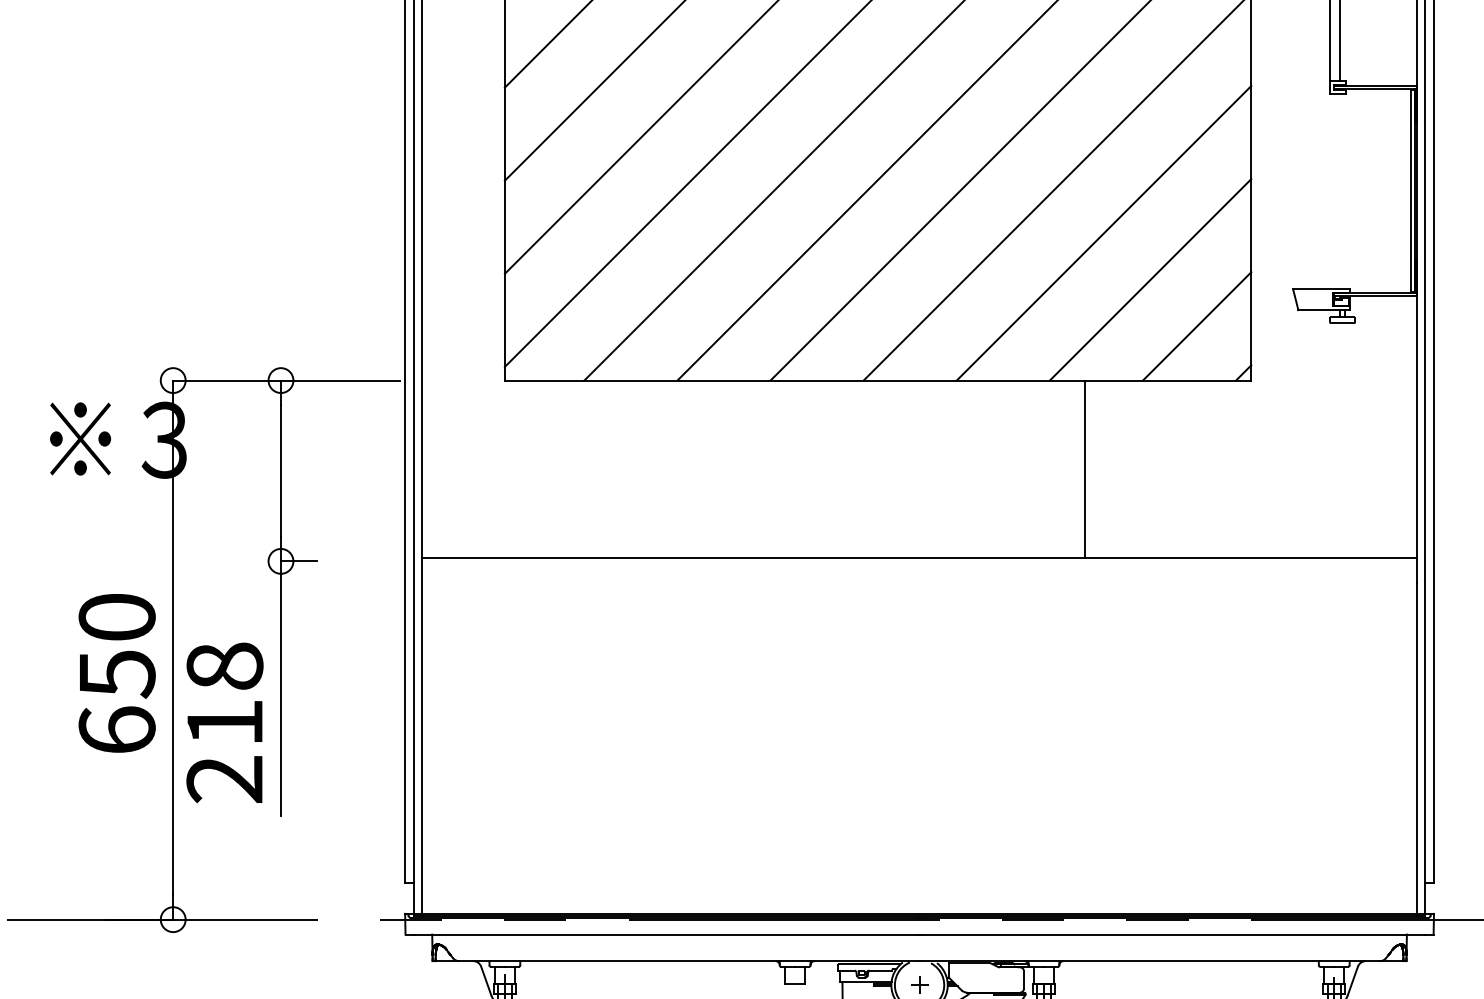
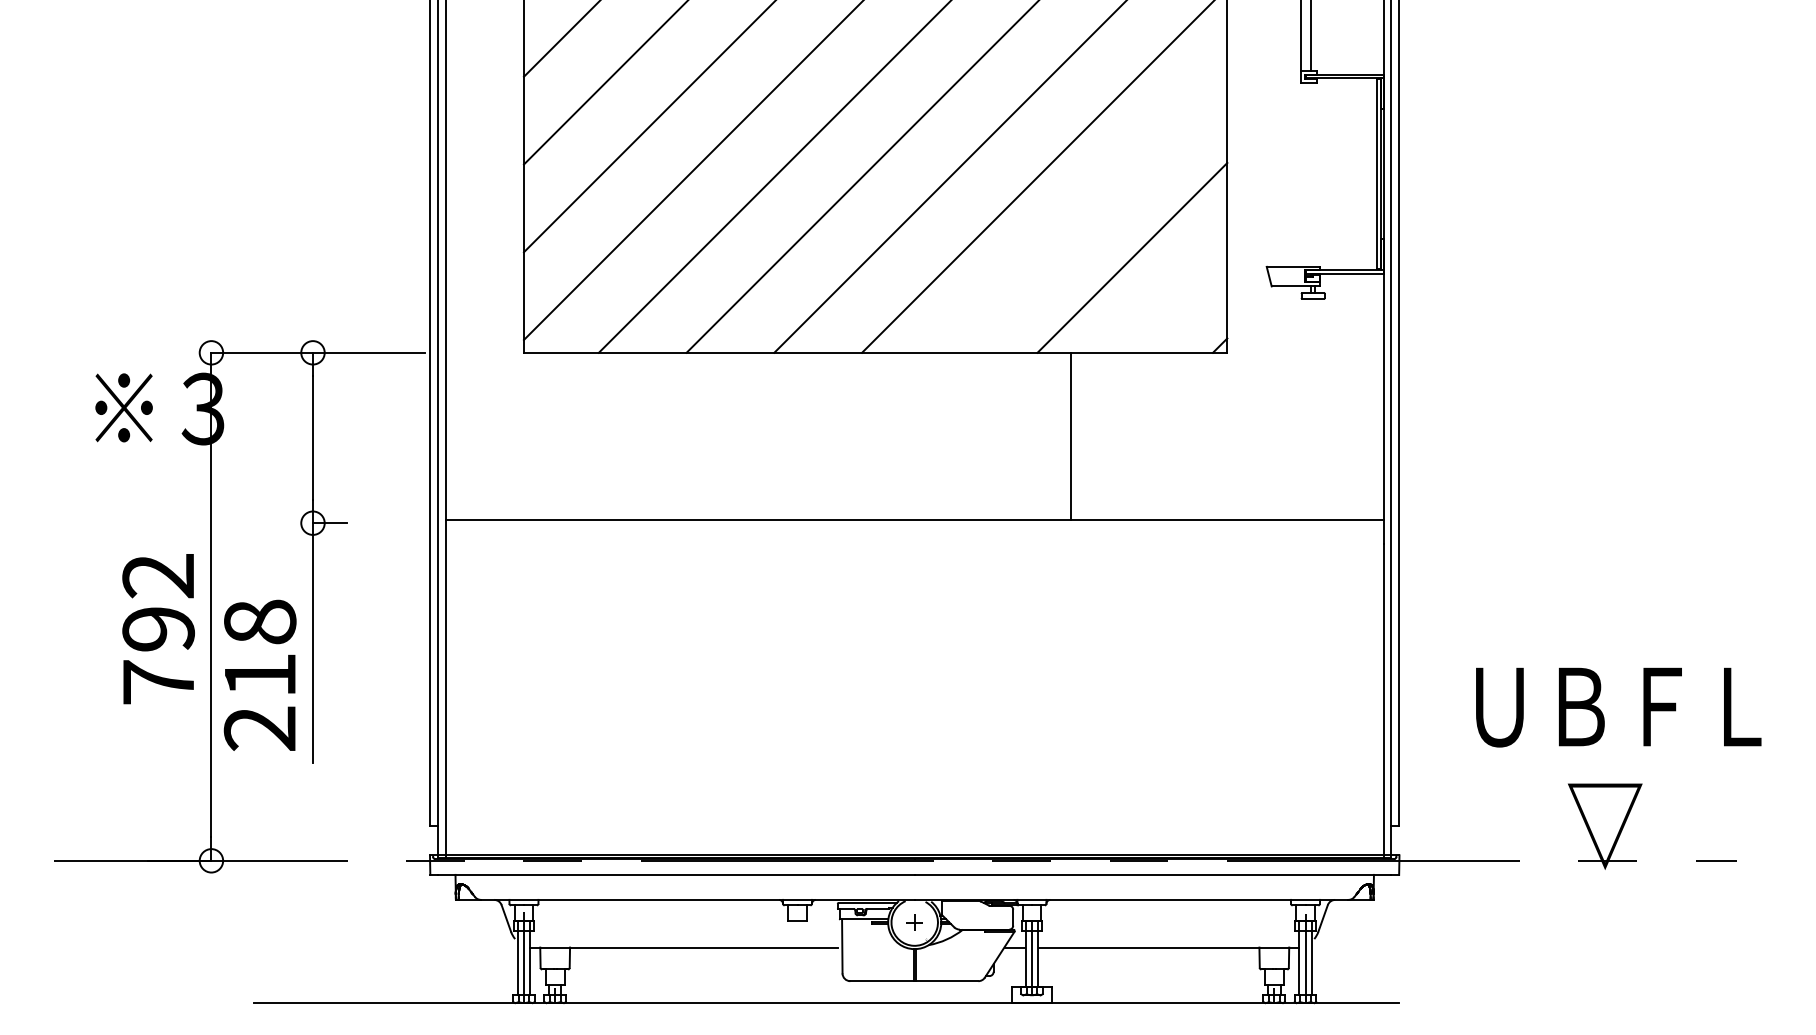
line: (1103, 232) -> (1088, 213), removed
line: (1197, 326) -> (1176, 301), removed
text: (117, 673) -> (158, 628), 650 -> 792

